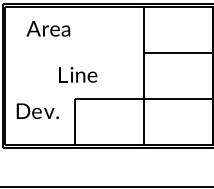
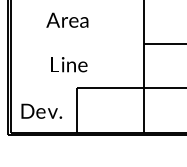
text: (48, 28) -> (67, 19), moved
text: (78, 74) -> (69, 64), moved
text: (37, 110) -> (41, 110), moved

